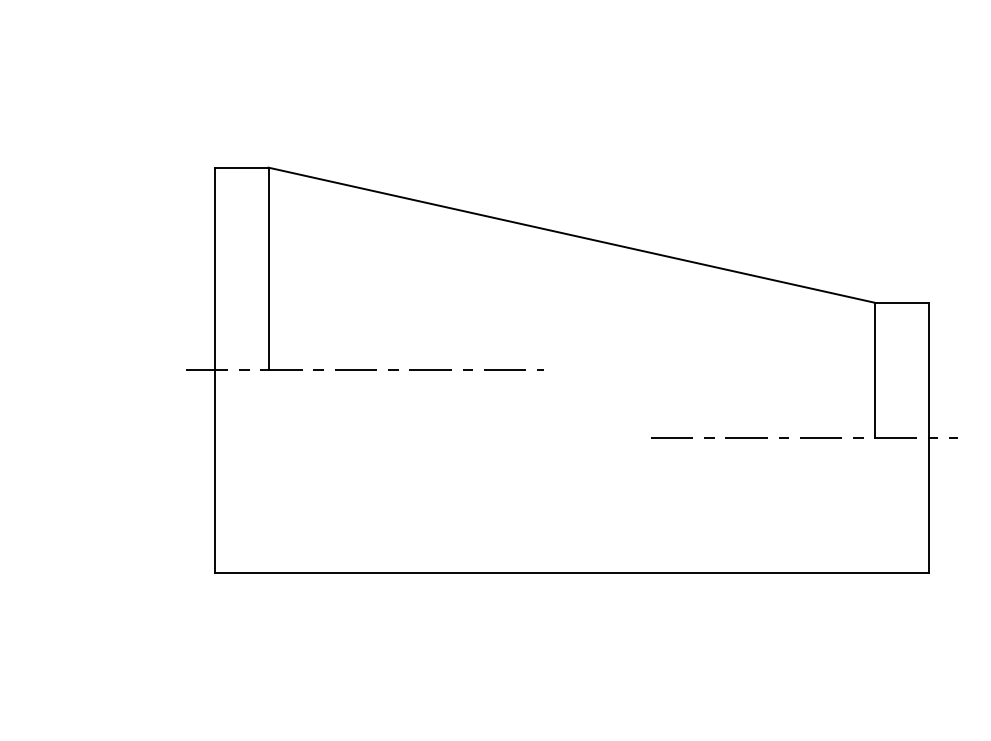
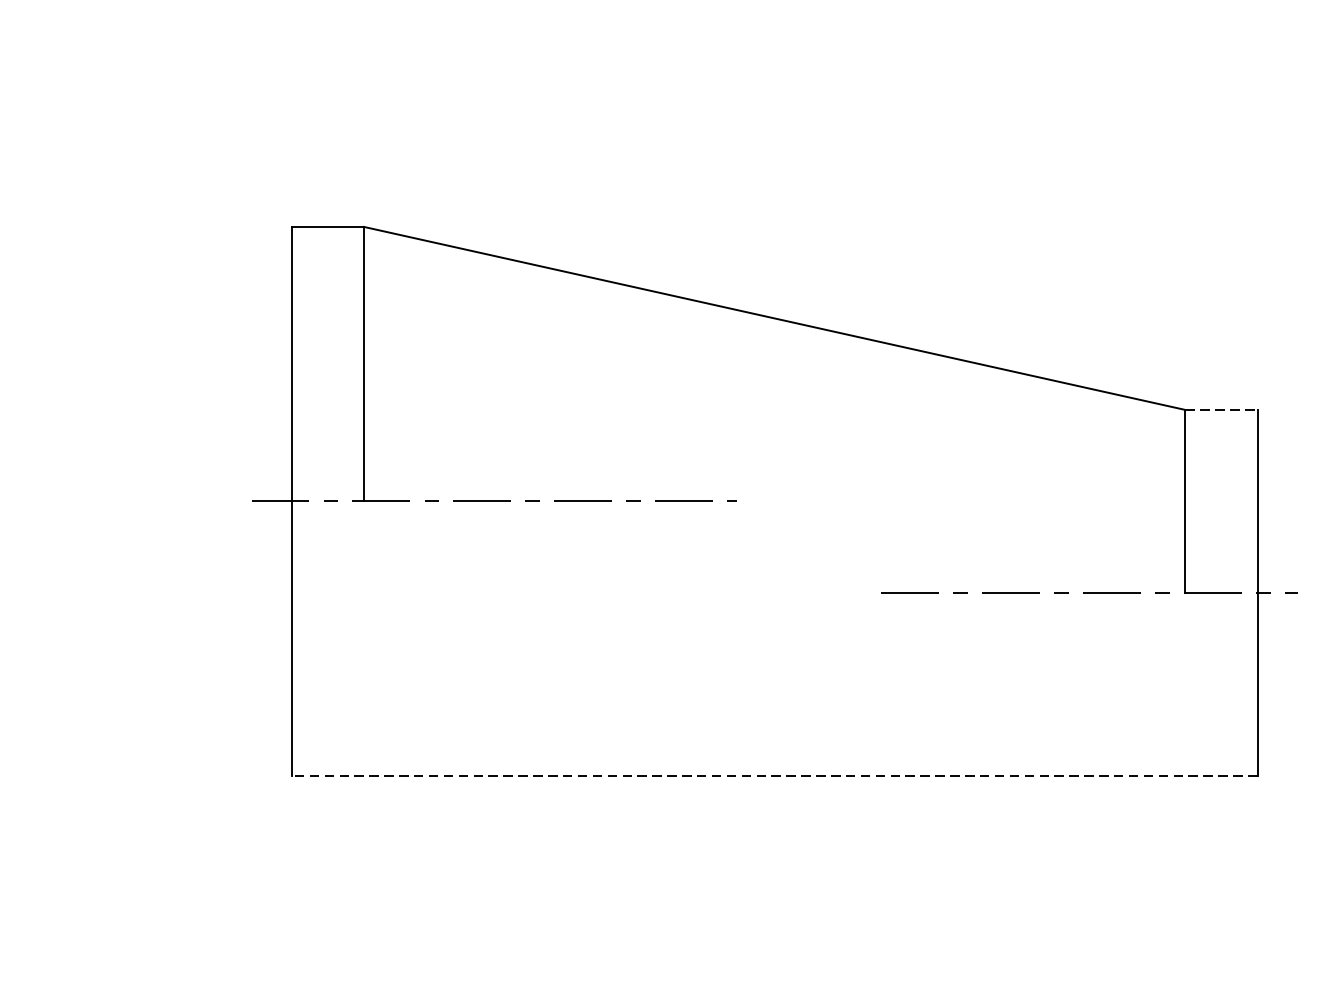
line: (902, 302) -> (1222, 409), solid -> dashed
line: (572, 573) -> (775, 776), solid -> dashed

